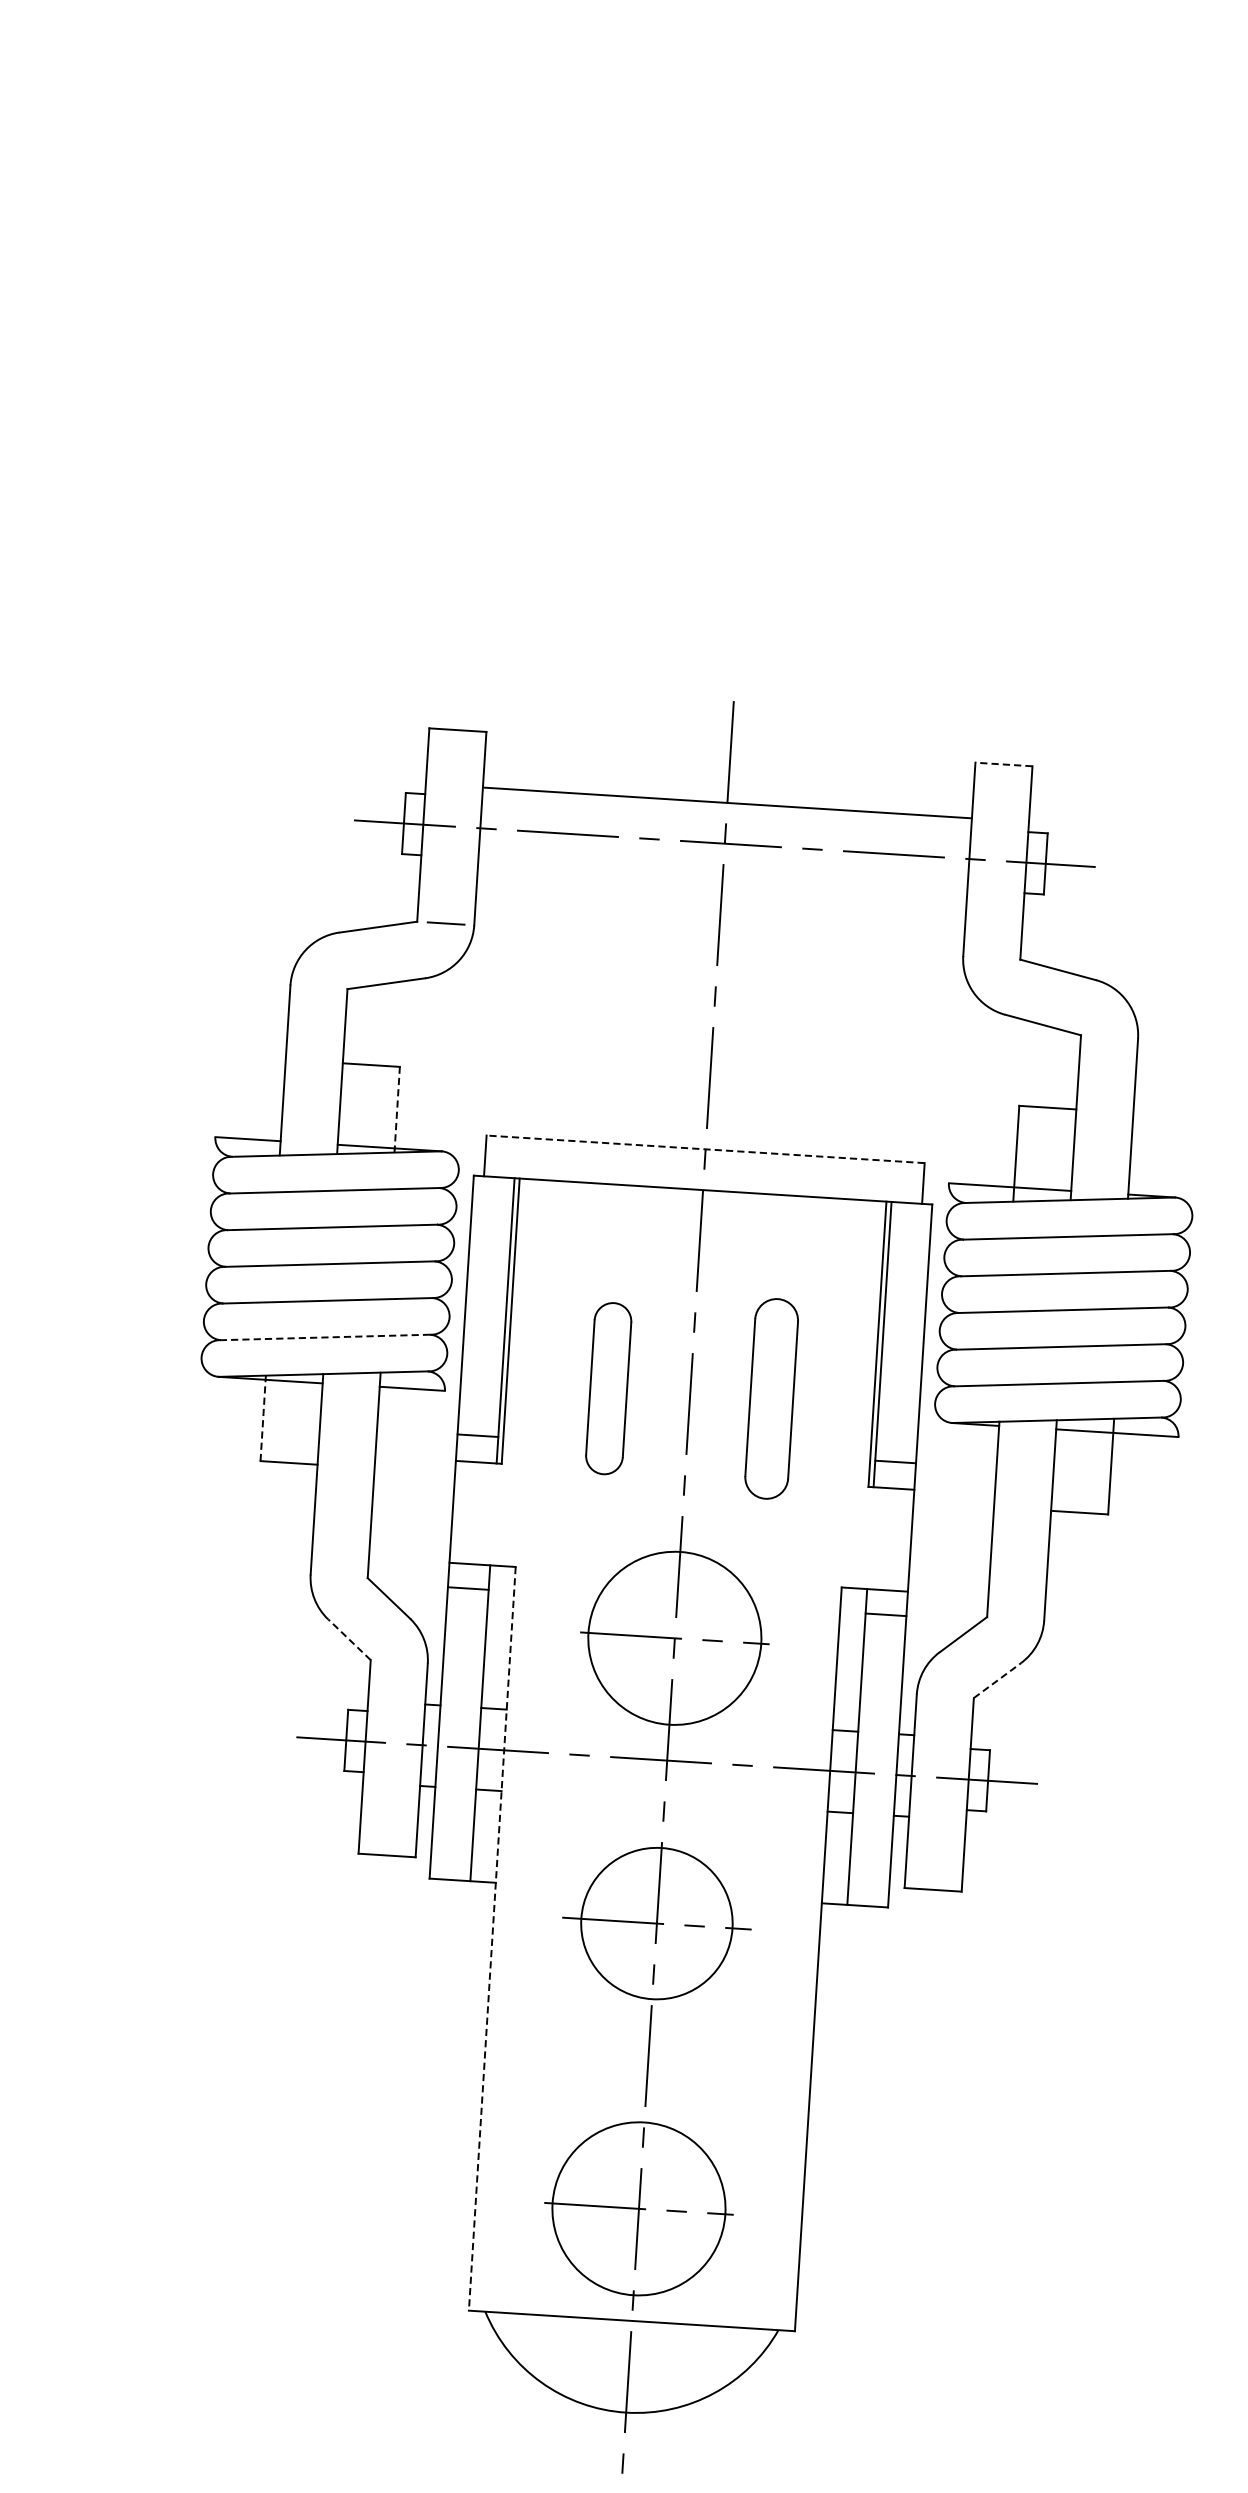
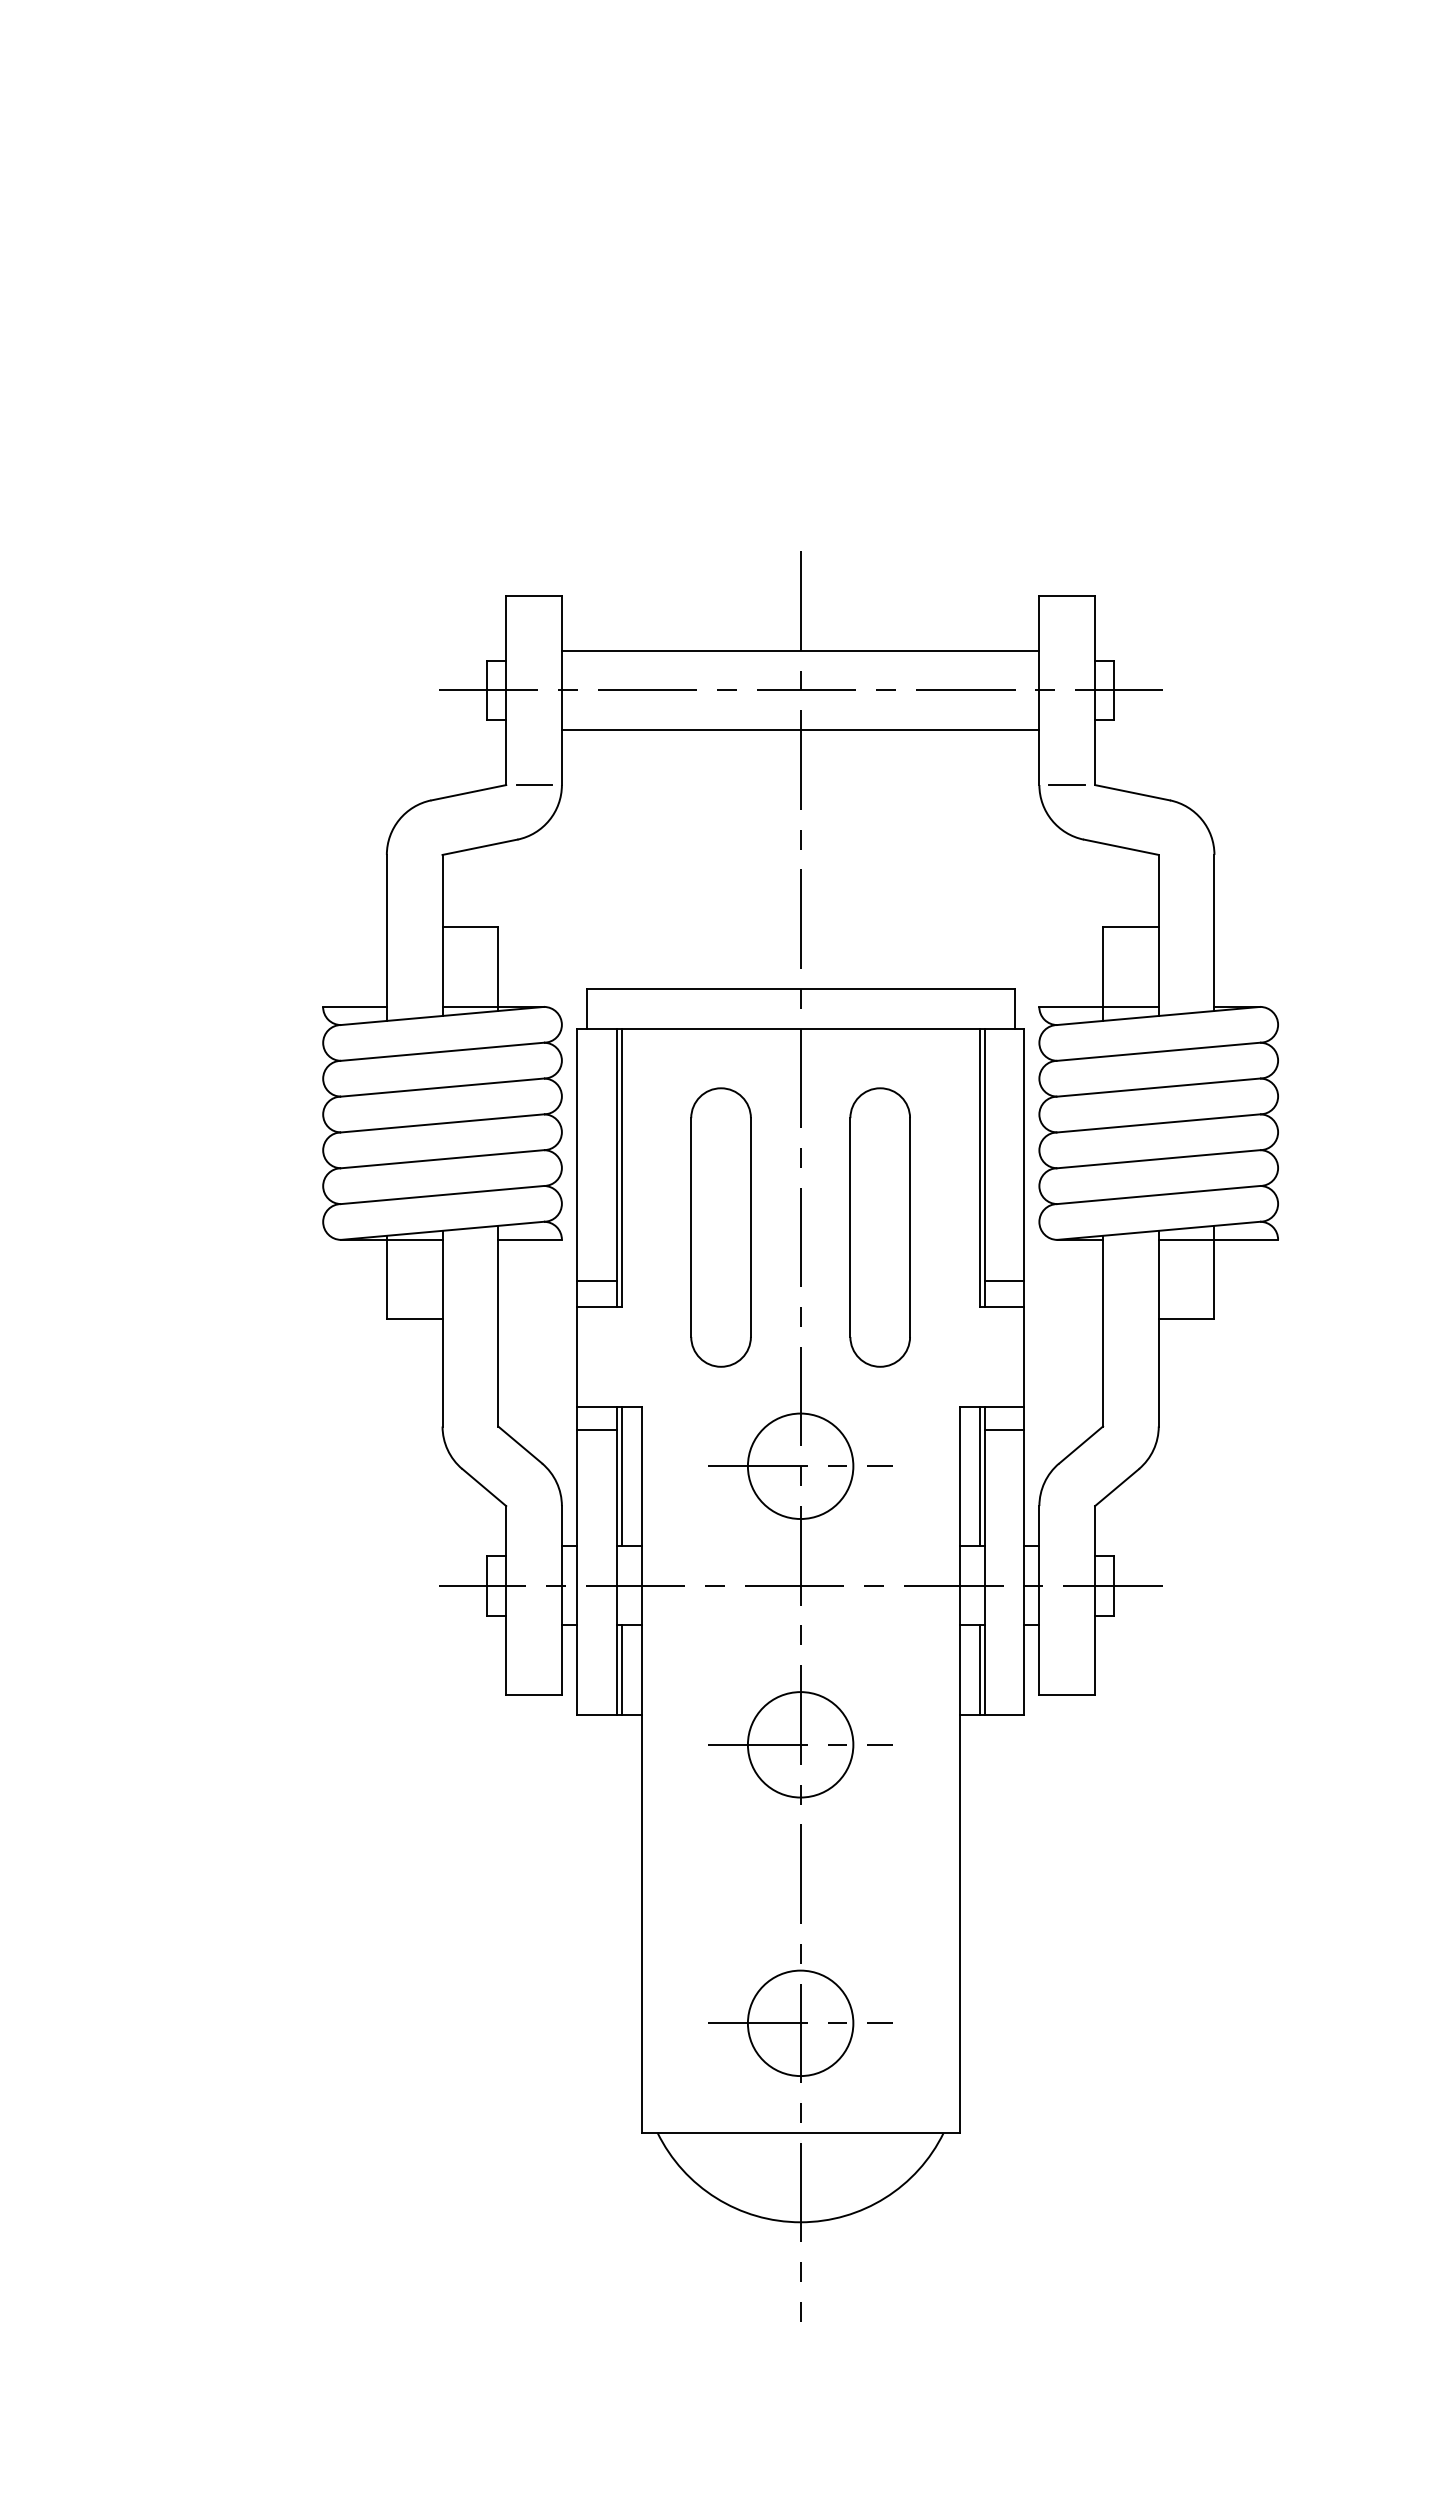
line: (1004, 764) -> (1067, 596), dashed -> solid
line: (722, 884) -> (800, 730), added
line: (991, 958) -> (1066, 785), added
line: (397, 1110) -> (498, 969), dashed -> solid
line: (705, 1149) -> (800, 988), dashed -> solid
line: (325, 1337) -> (442, 1195), dashed -> solid
part: (608, 1388) -> (720, 1227), size x1.67
part: (771, 1398) -> (879, 1227), size x1.43
line: (262, 1418) -> (386, 1277), dashed -> solid
line: (490, 1636) -> (621, 1475), added
circle: (674, 1638) -> (800, 1466), size x0.62
line: (349, 1639) -> (484, 1487), dashed -> solid
line: (857, 1659) -> (979, 1475), added
line: (998, 1680) -> (1117, 1487), dashed -> solid
line: (478, 1834) -> (621, 1669), added
line: (844, 1857) -> (979, 1669), added
circle: (656, 1923) -> (800, 1744), size x0.71
line: (492, 1939) -> (641, 1770), dashed -> solid
circle: (638, 2209) -> (800, 2023), size x0.62

